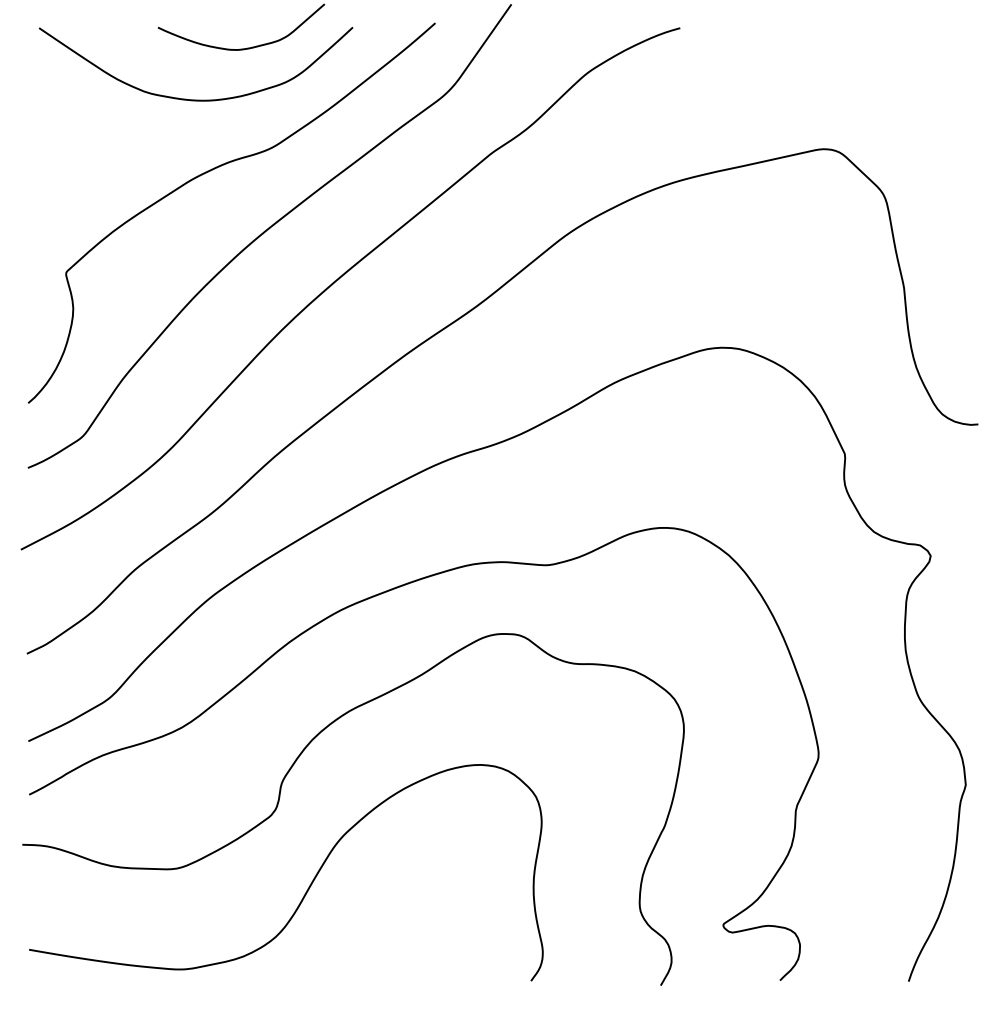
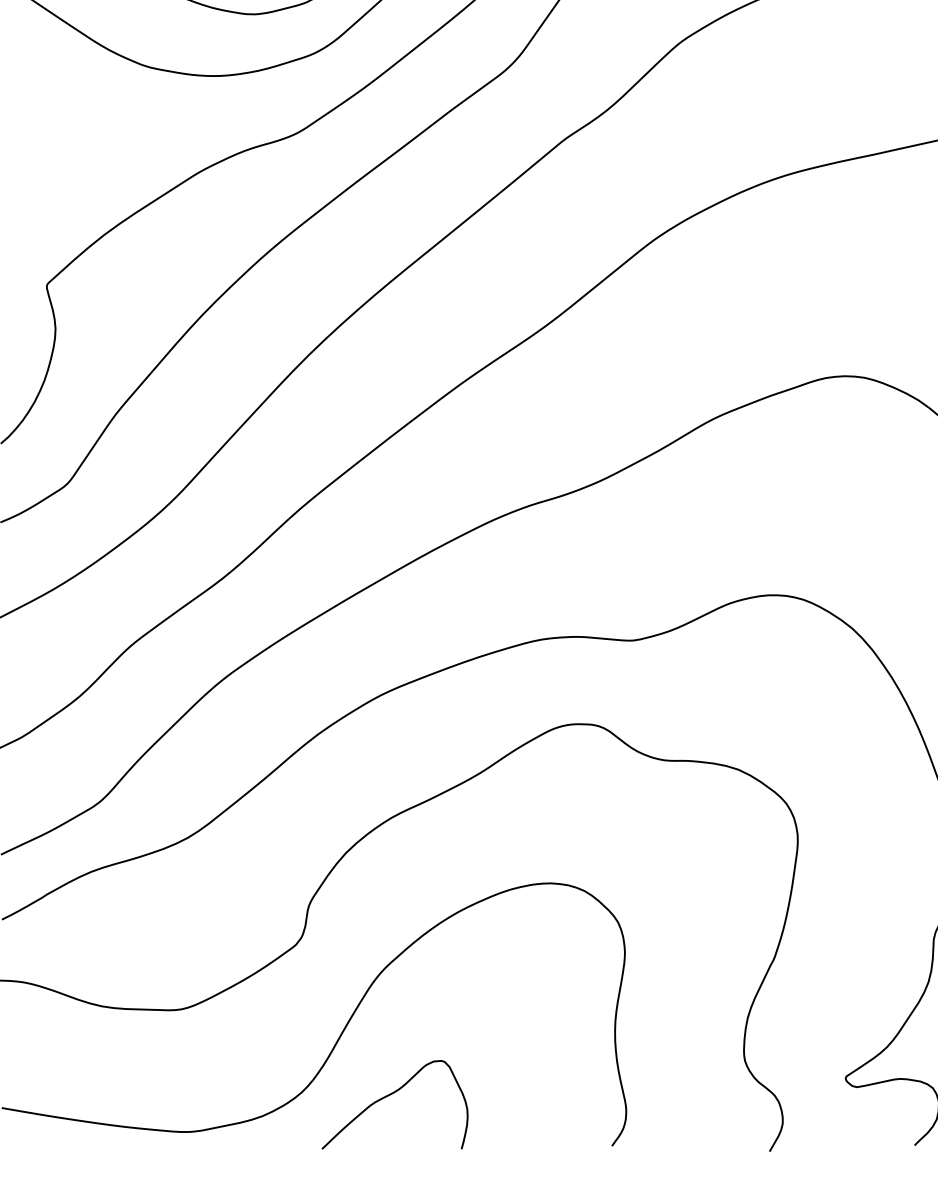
curve: (349, 939) -> (391, 1095), added

